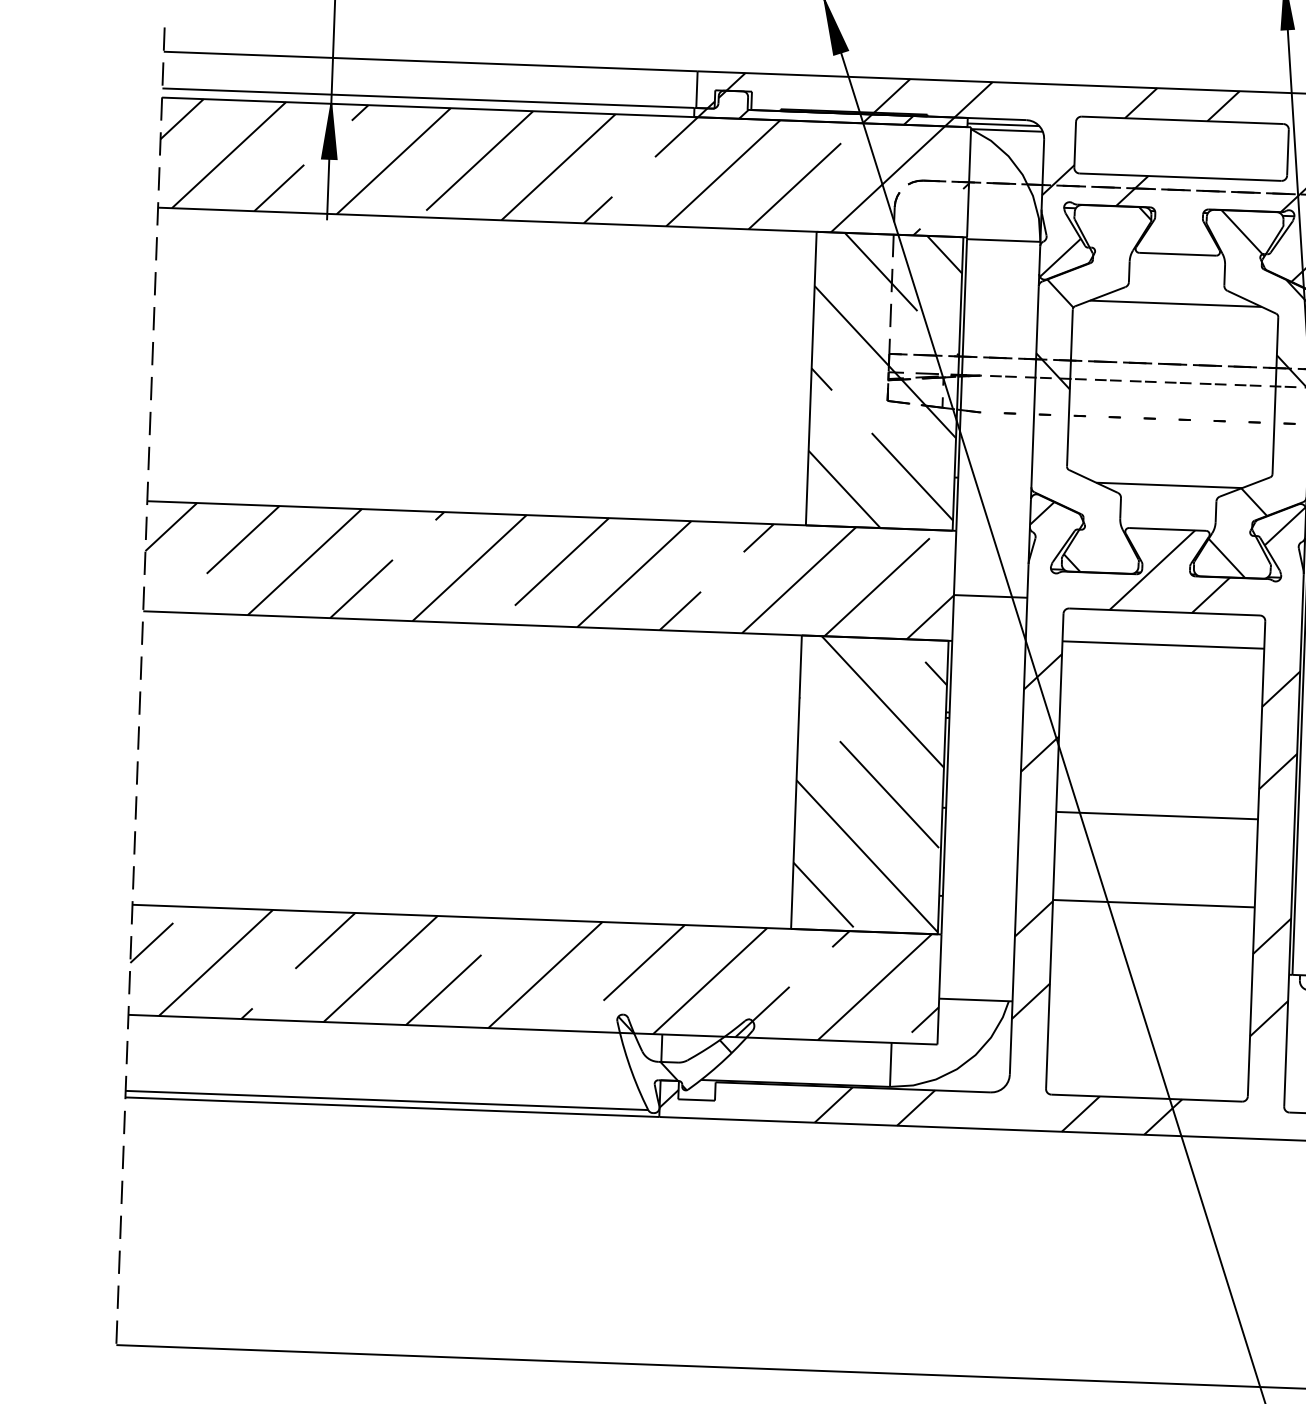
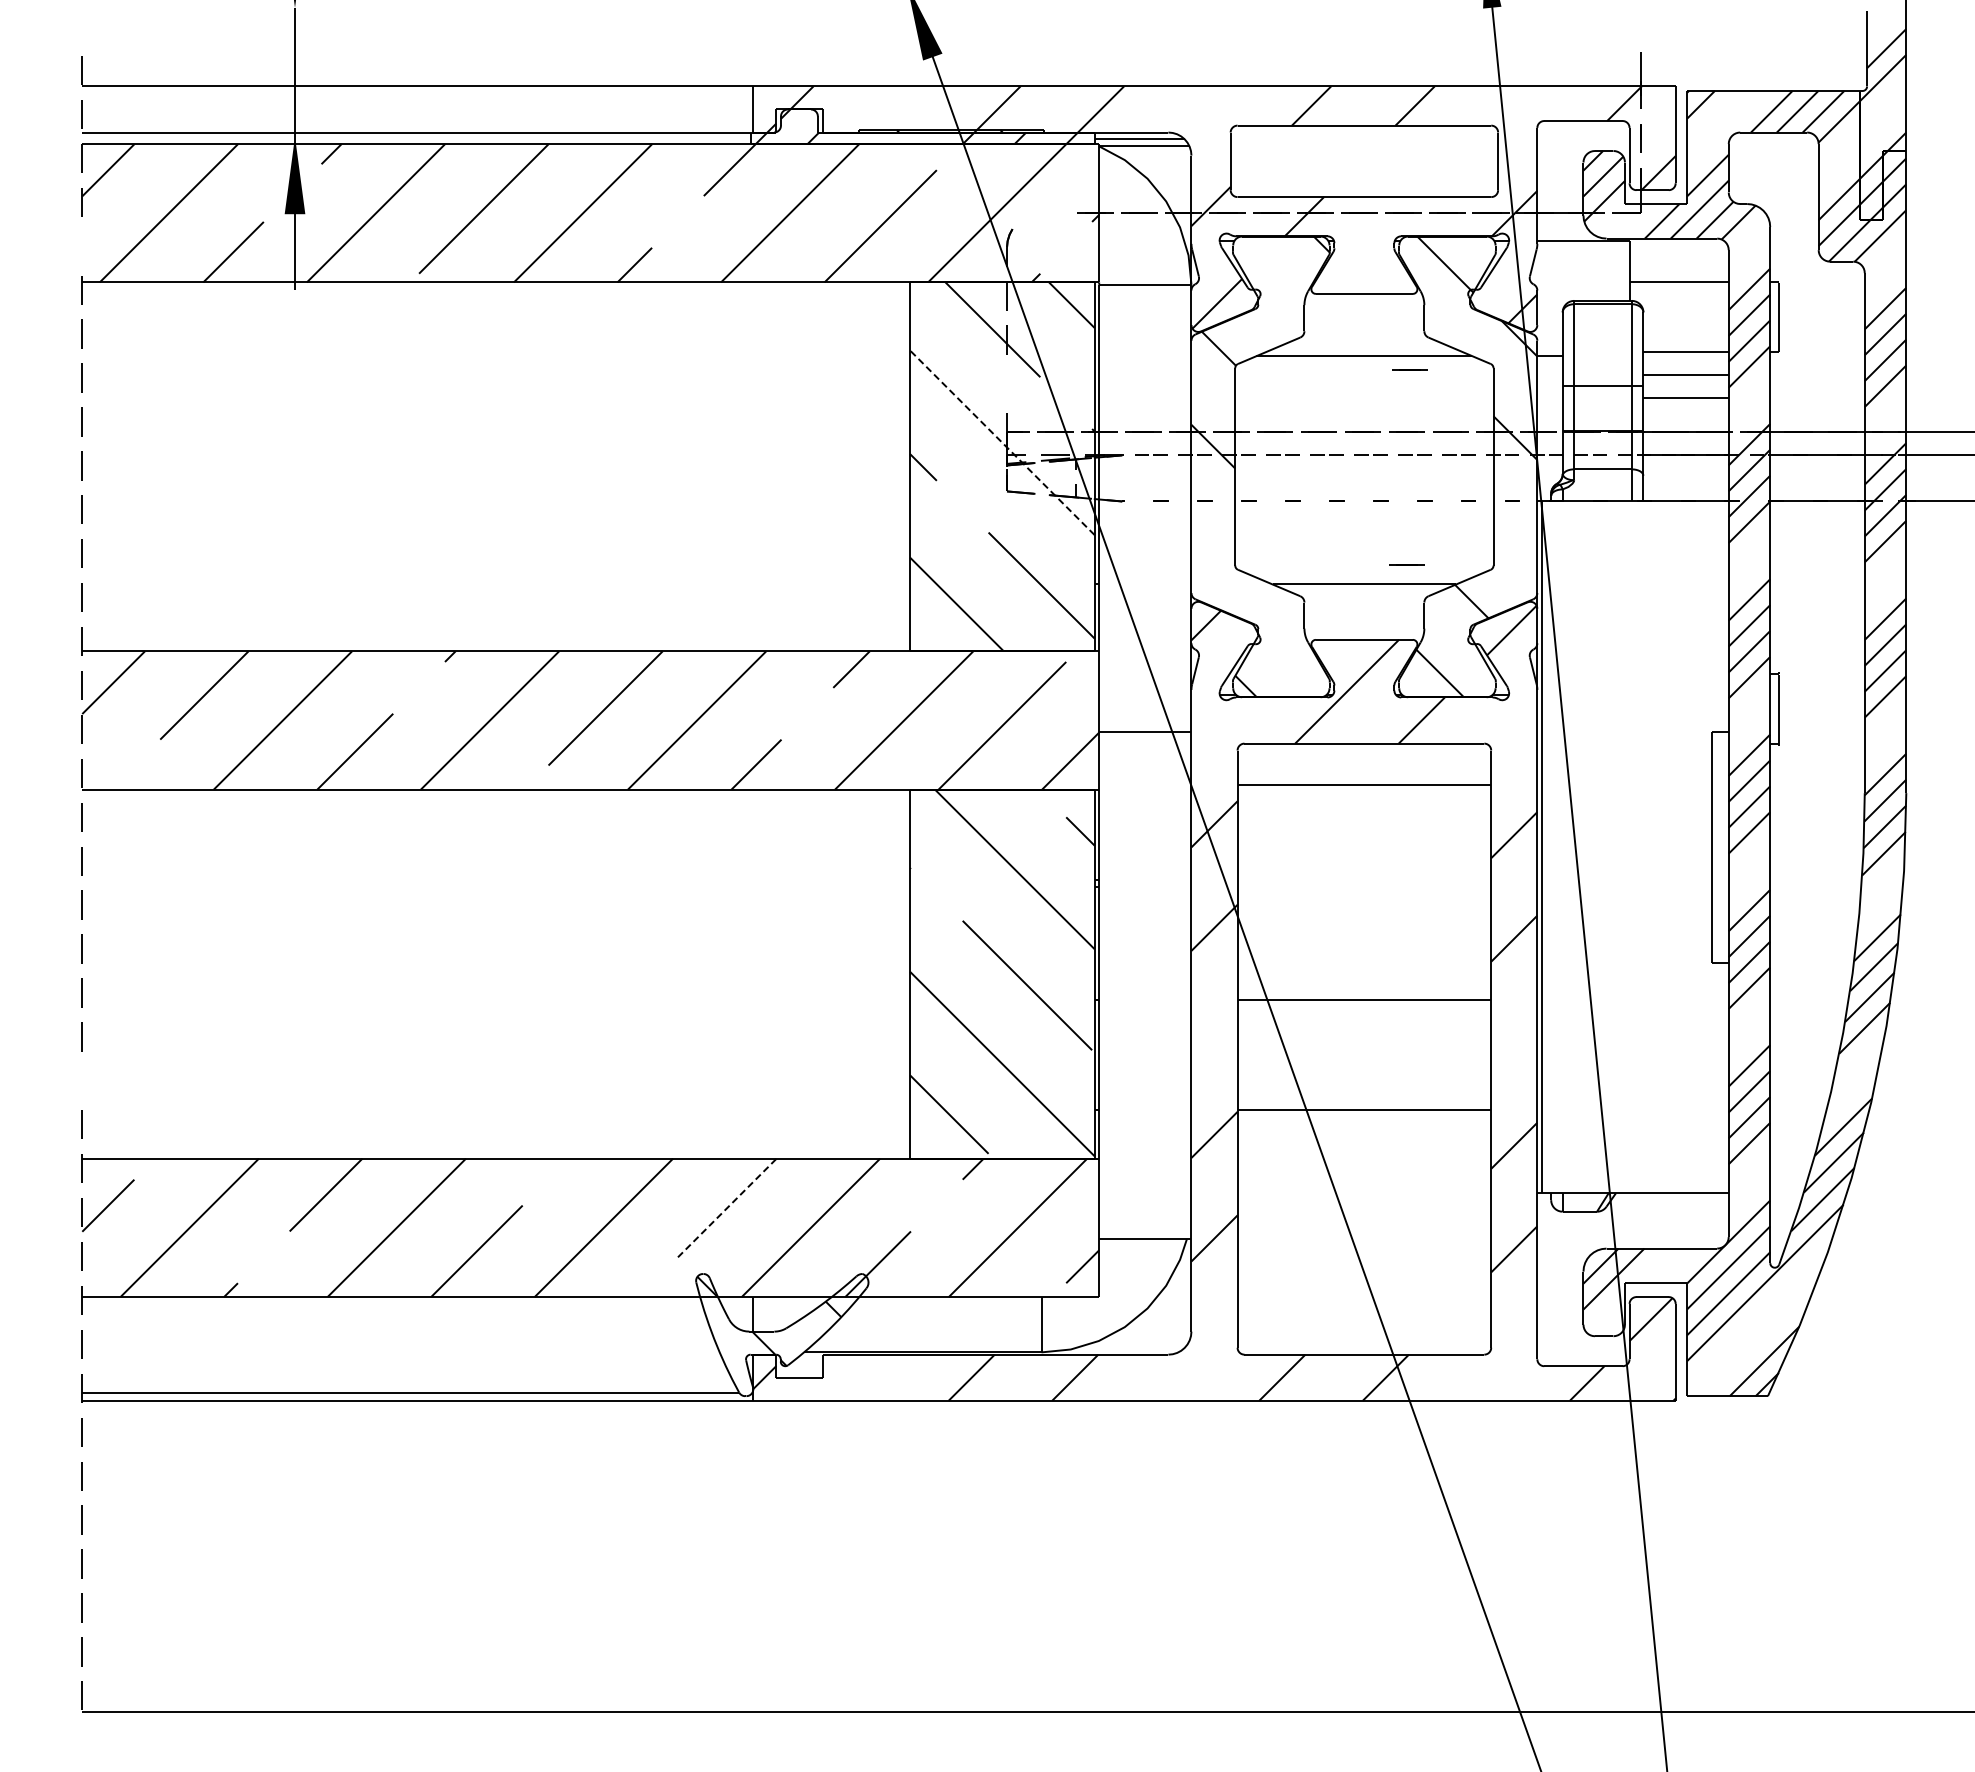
line: (158, 179) -> (81, 246), removed
part: (926, 182) -> (1045, 215), removed
line: (890, 315) -> (1006, 383), removed
line: (1211, 315) -> (1409, 369), added
line: (885, 361) -> (1002, 442), solid -> dashed
line: (1203, 470) -> (1406, 564), added
line: (134, 842) -> (81, 1080), removed
line: (644, 963) -> (727, 1208), solid -> dashed

